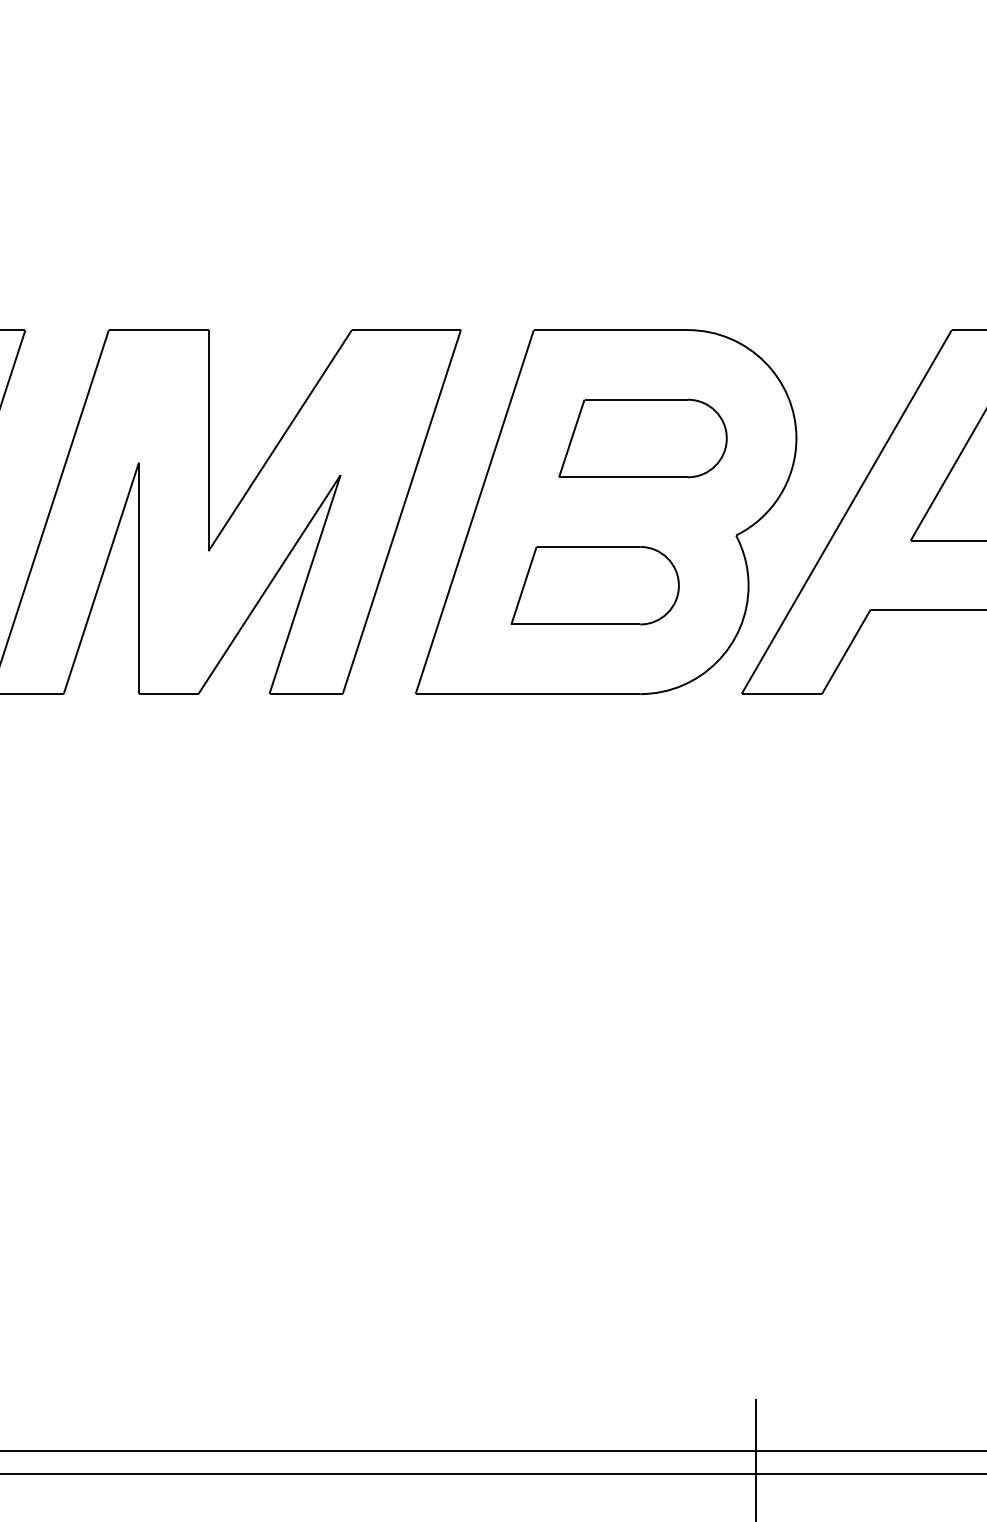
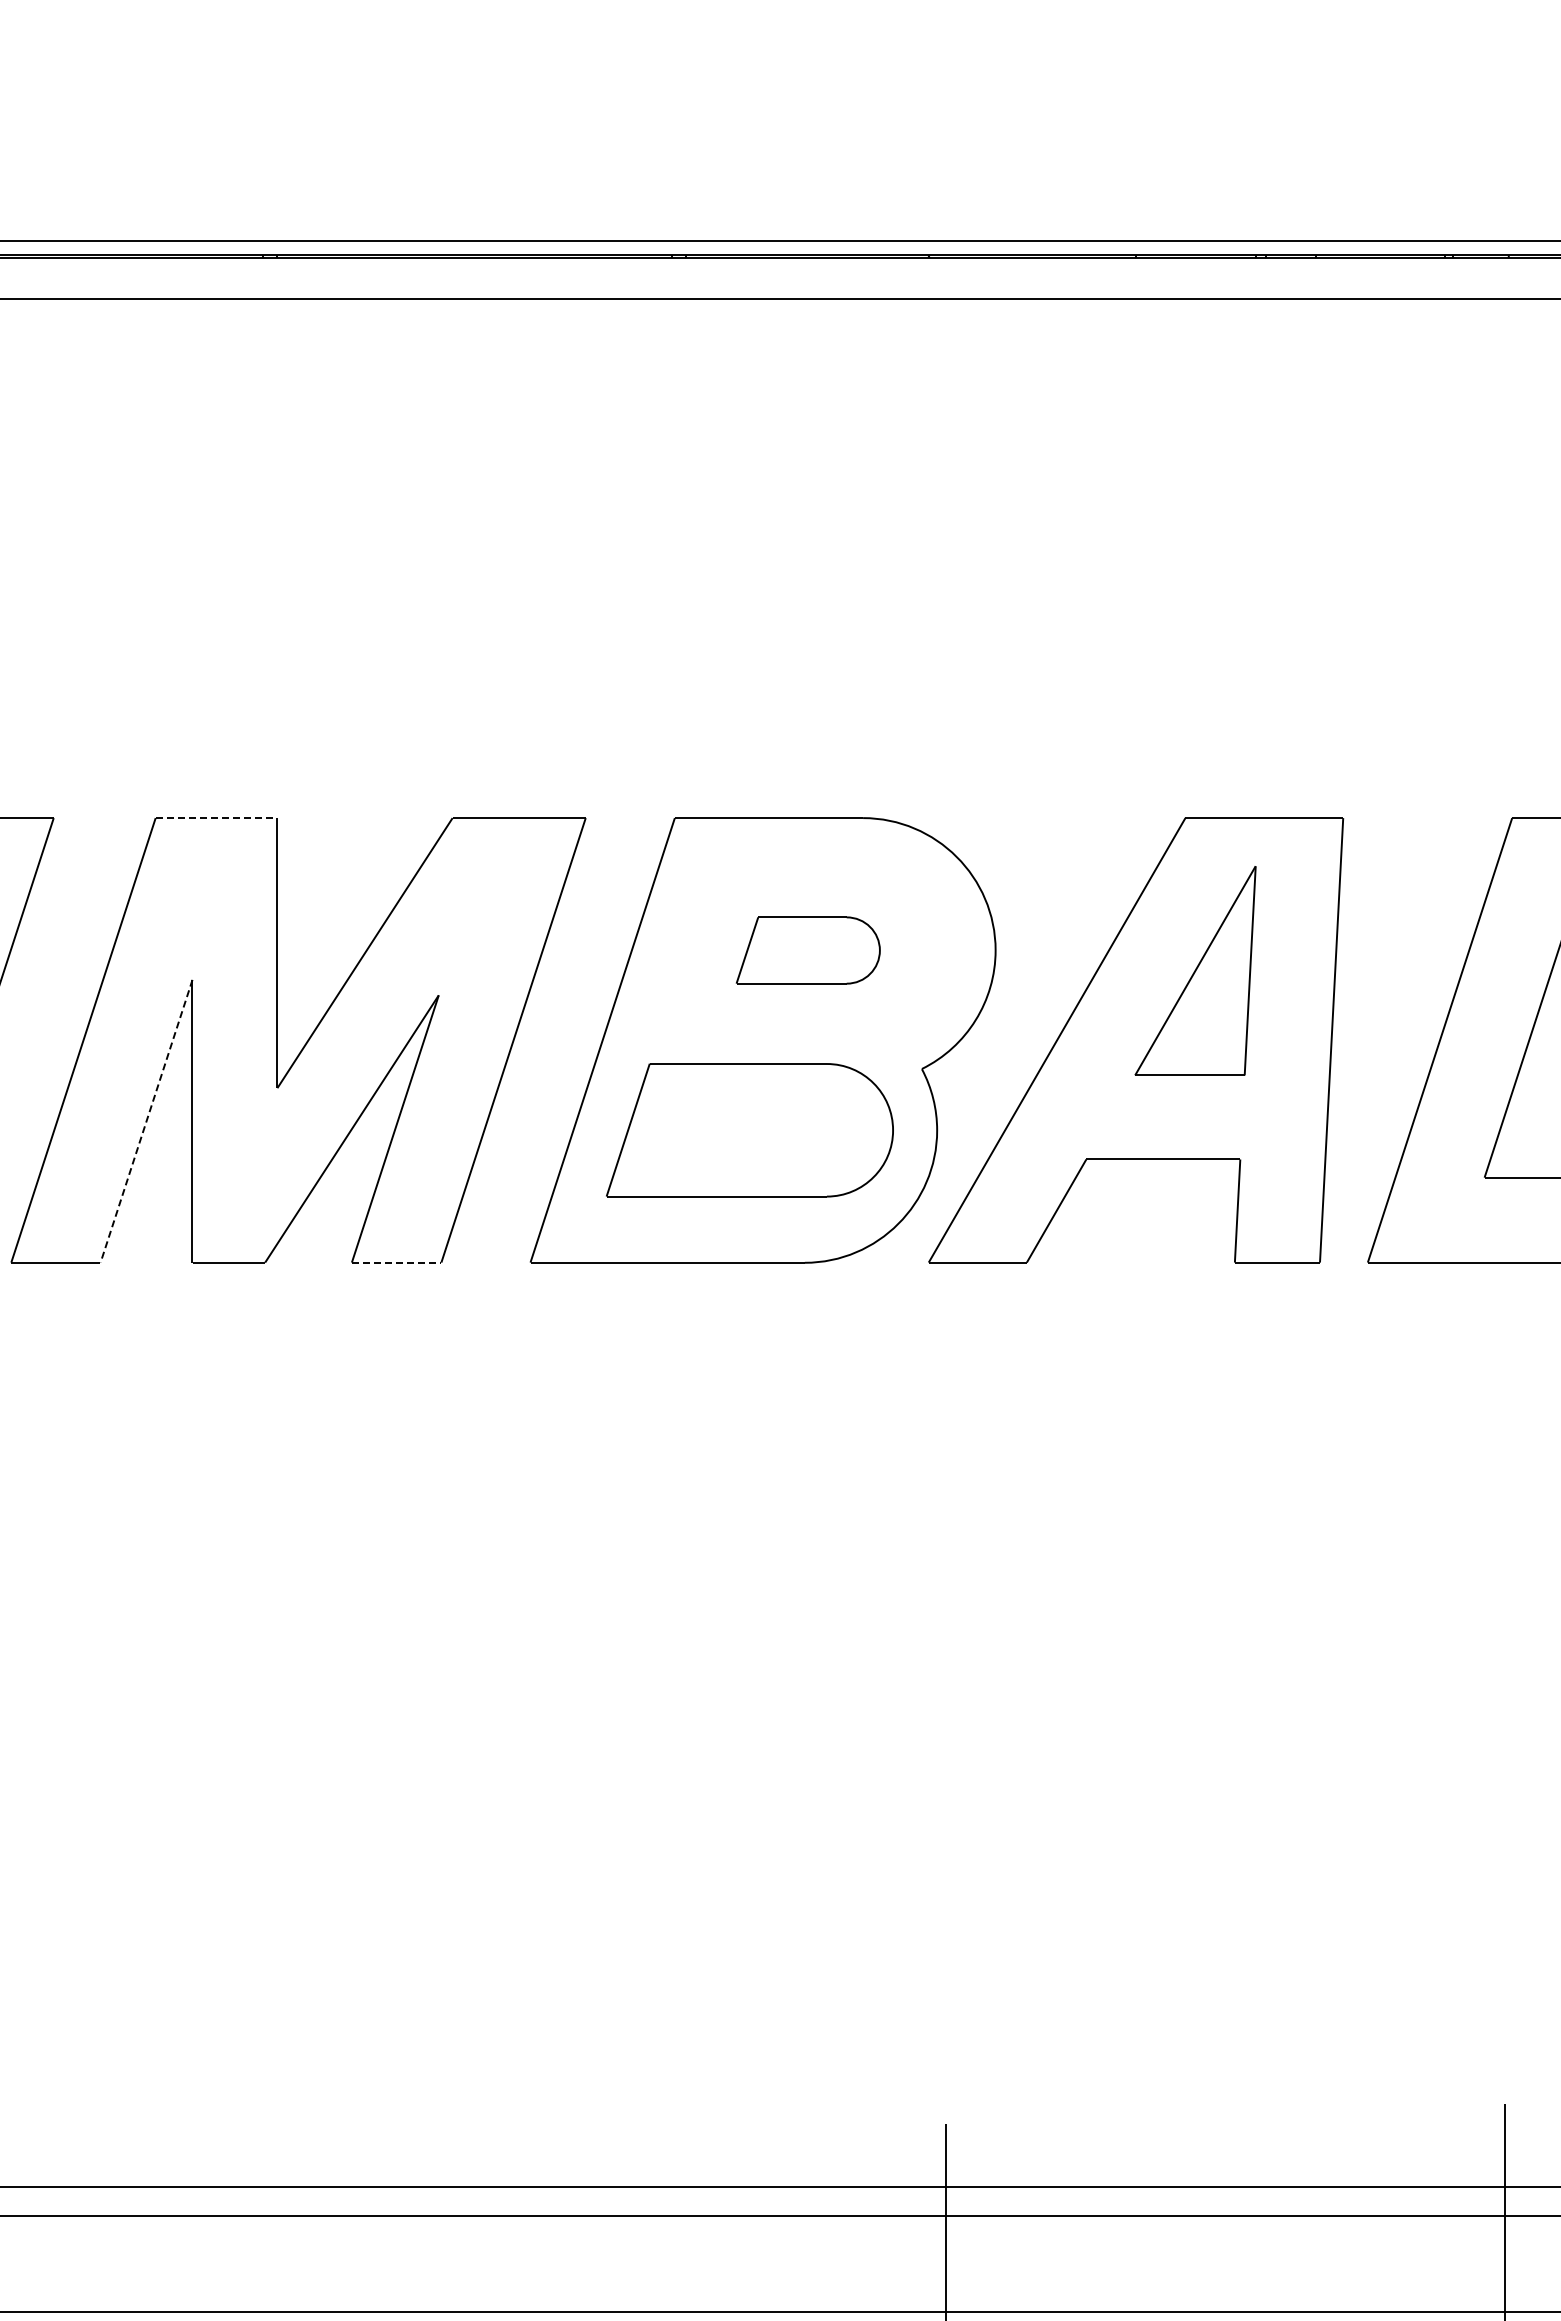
line: (158, 330) -> (216, 818), solid -> dashed
part: (643, 438) -> (808, 950), size x0.7
line: (101, 578) -> (146, 1121), solid -> dashed
part: (594, 585) -> (749, 1130), size x1.4
line: (305, 693) -> (396, 1262), solid -> dashed

